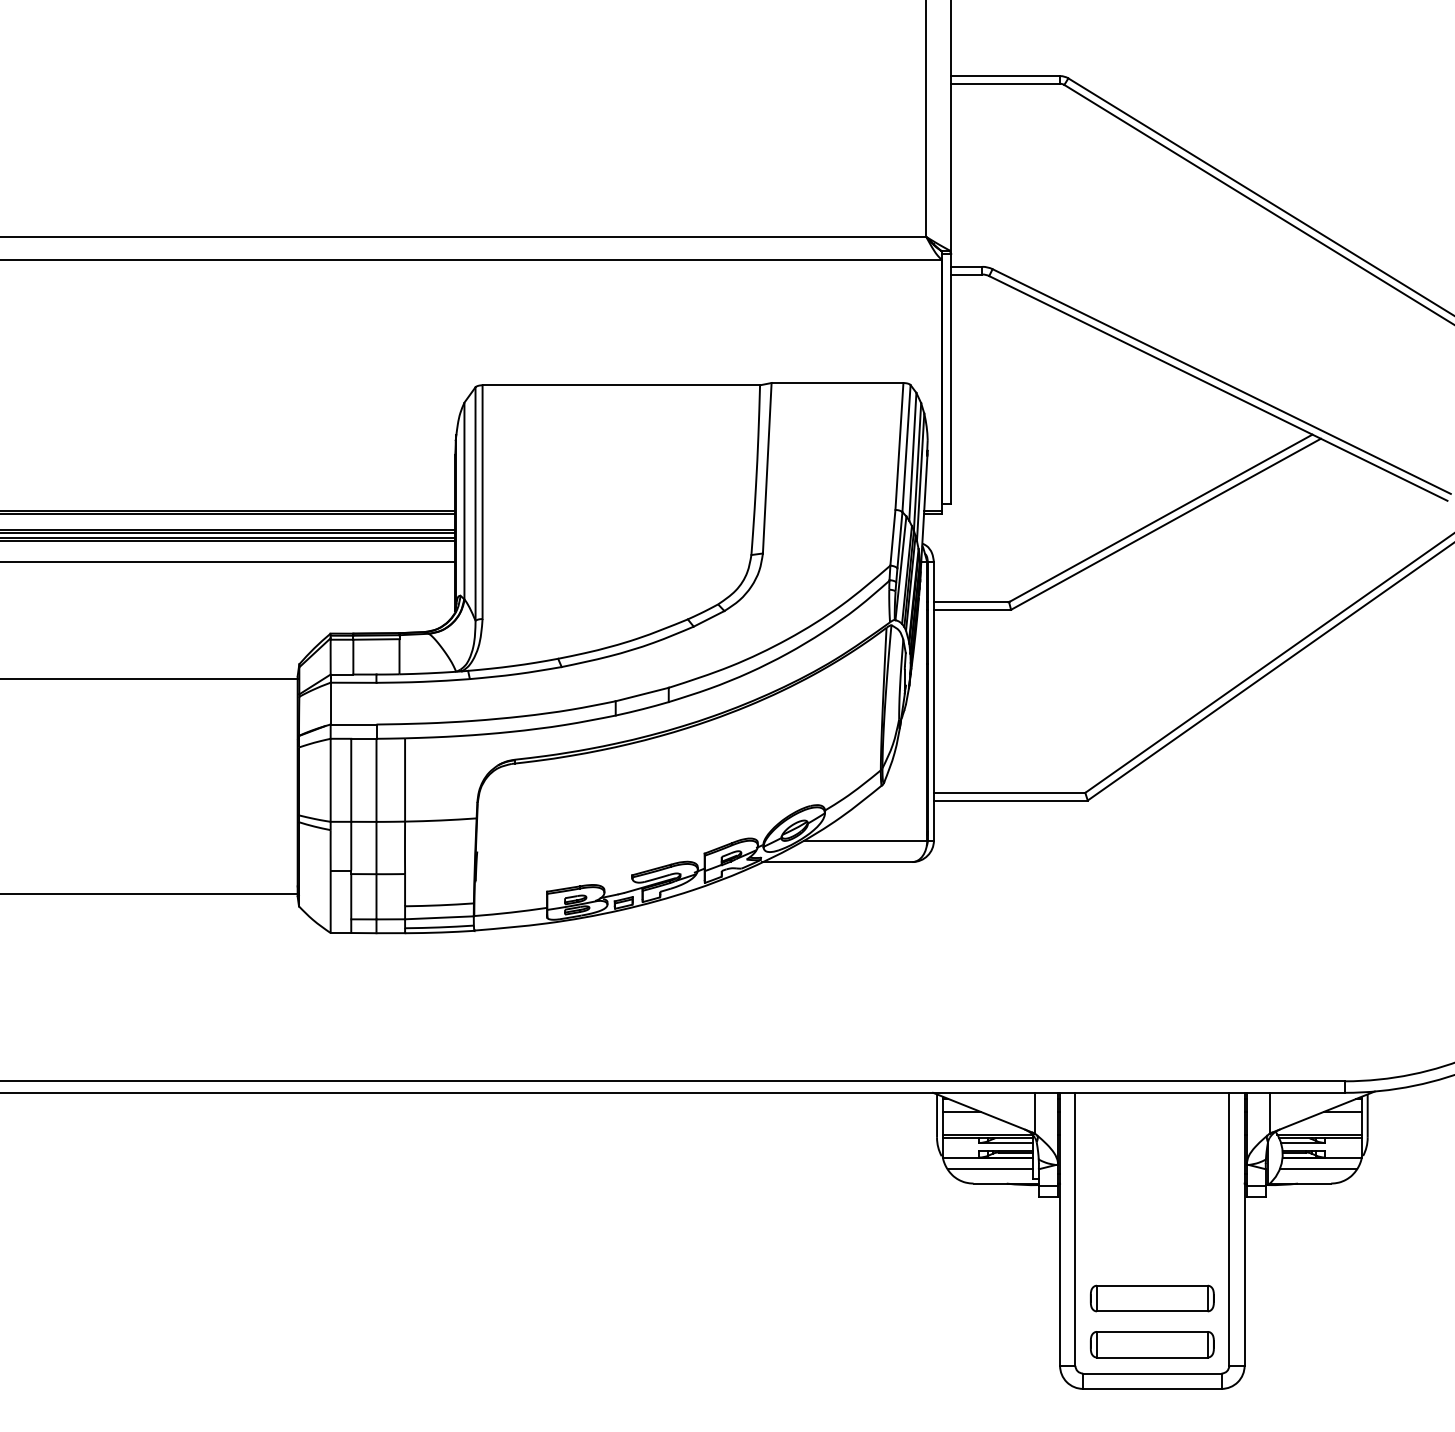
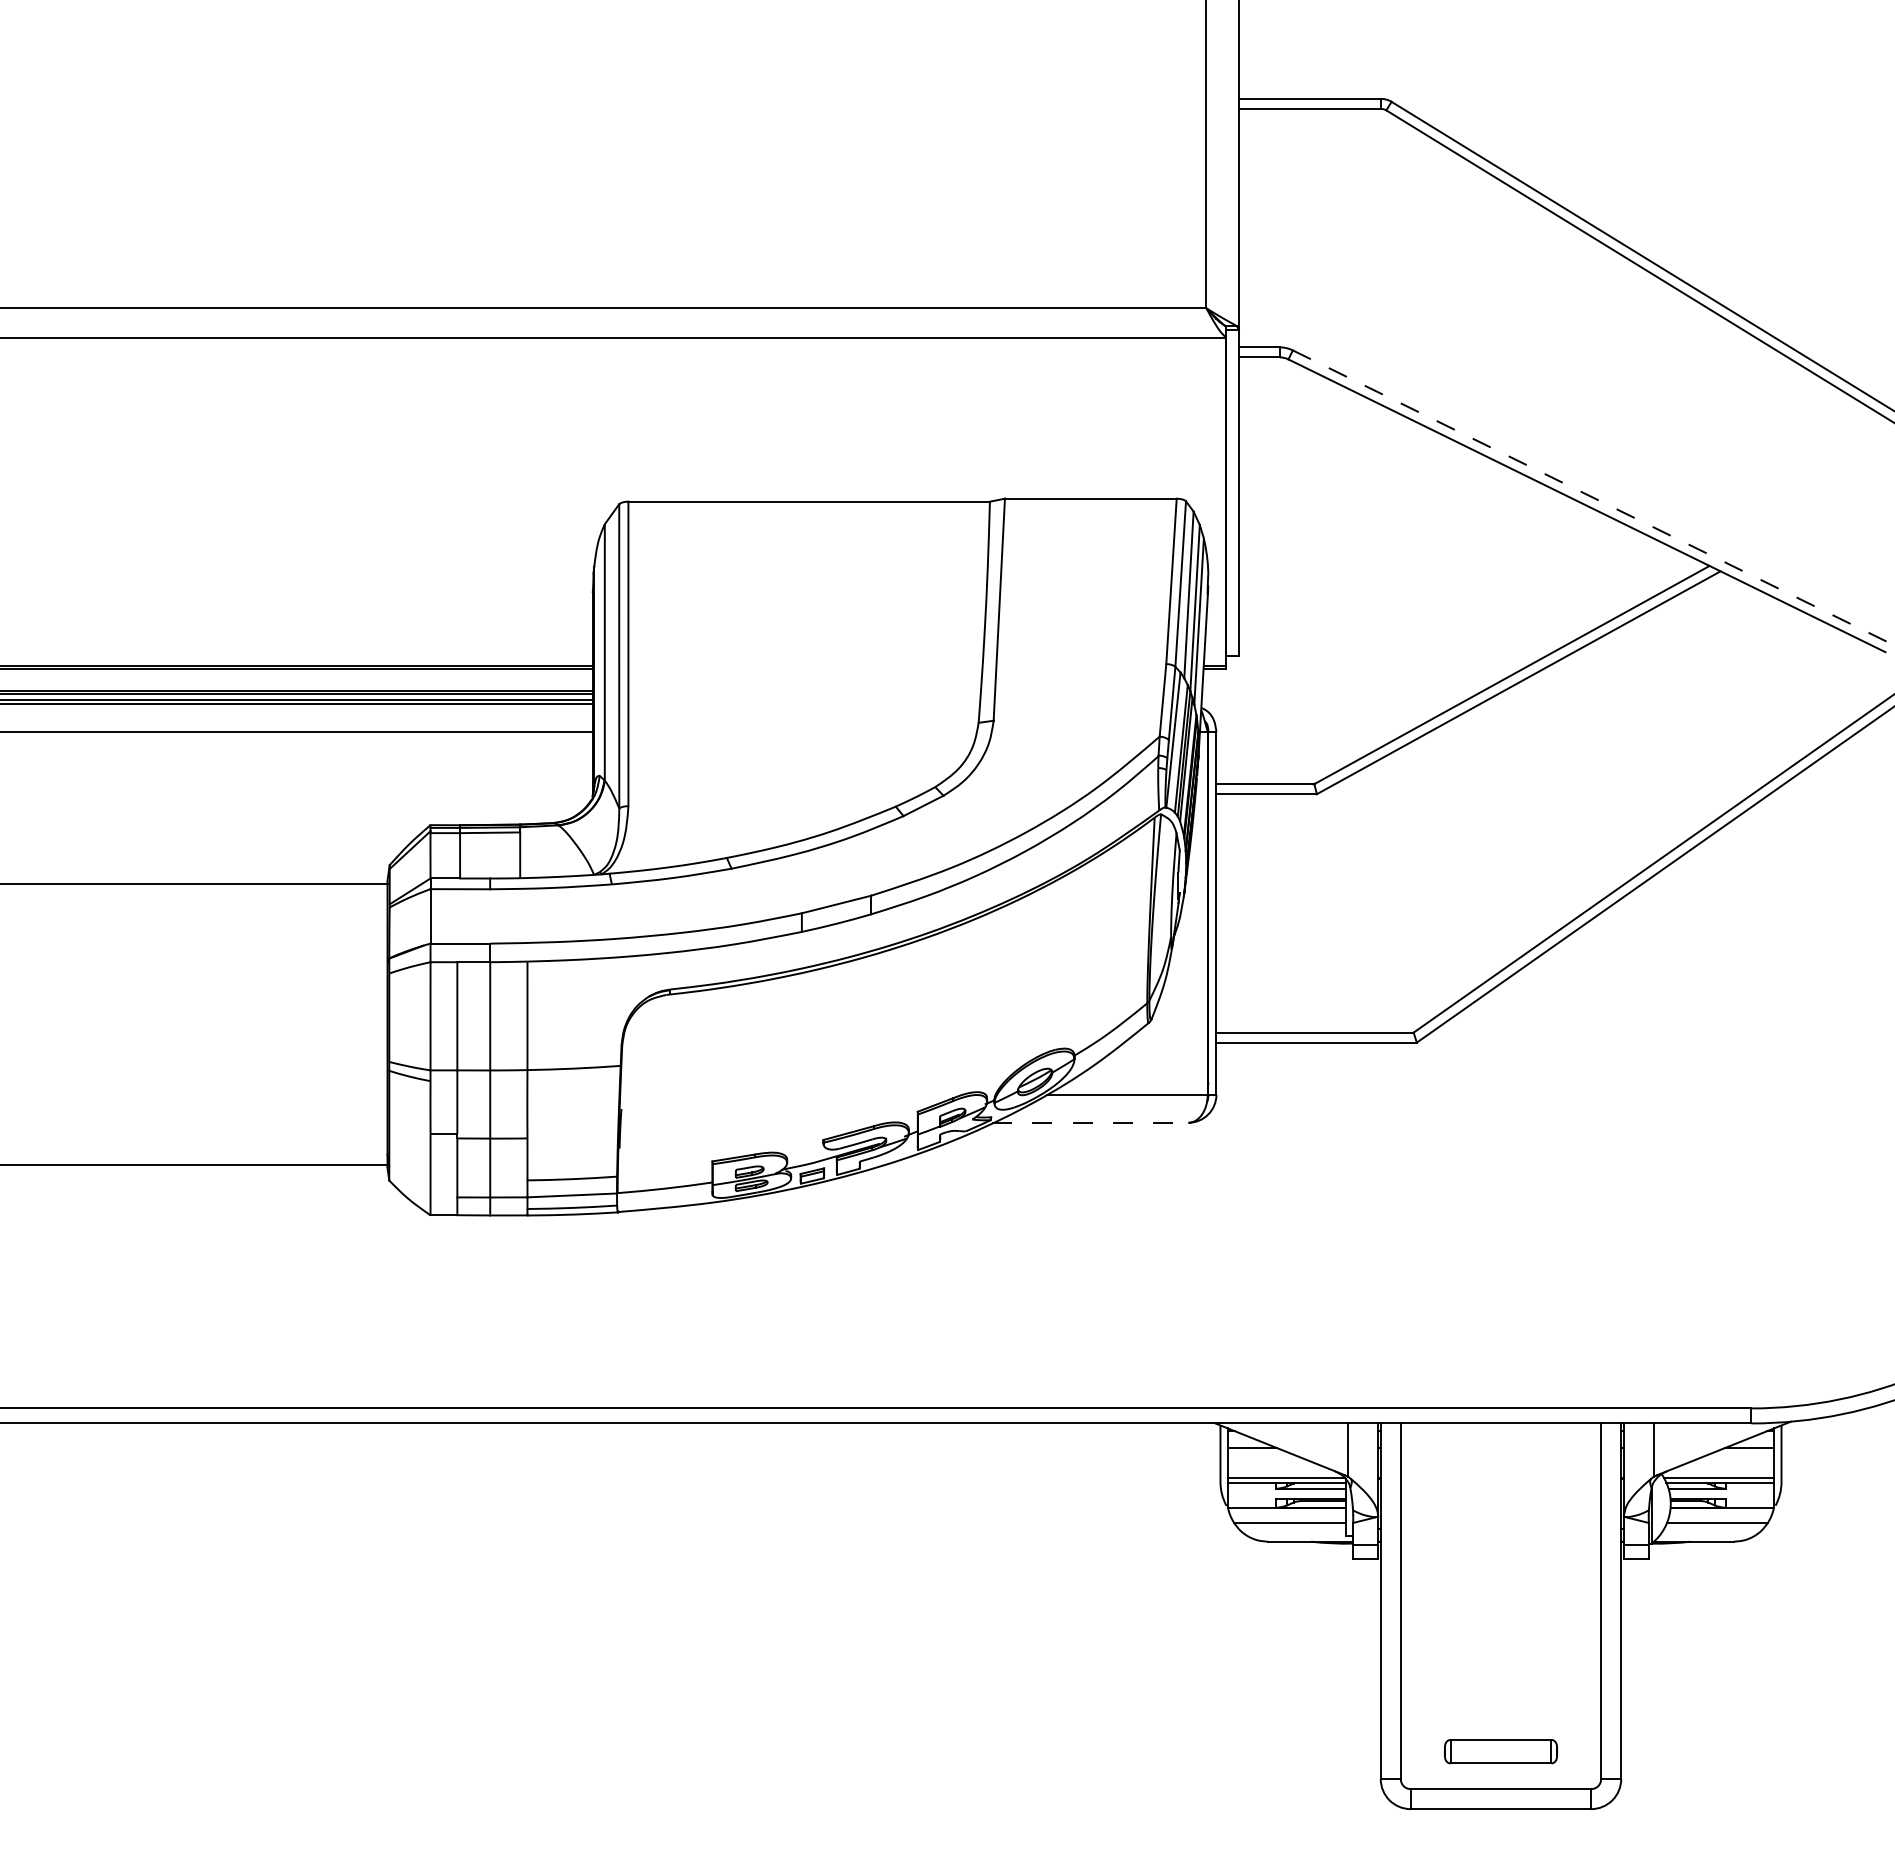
line: (1221, 382) -> (1591, 497), solid -> dashed
line: (837, 861) -> (1090, 1122), solid -> dashed
part: (1151, 1297) -> (1500, 1690), removed
part: (1151, 1344) -> (1500, 1751), size x0.7

